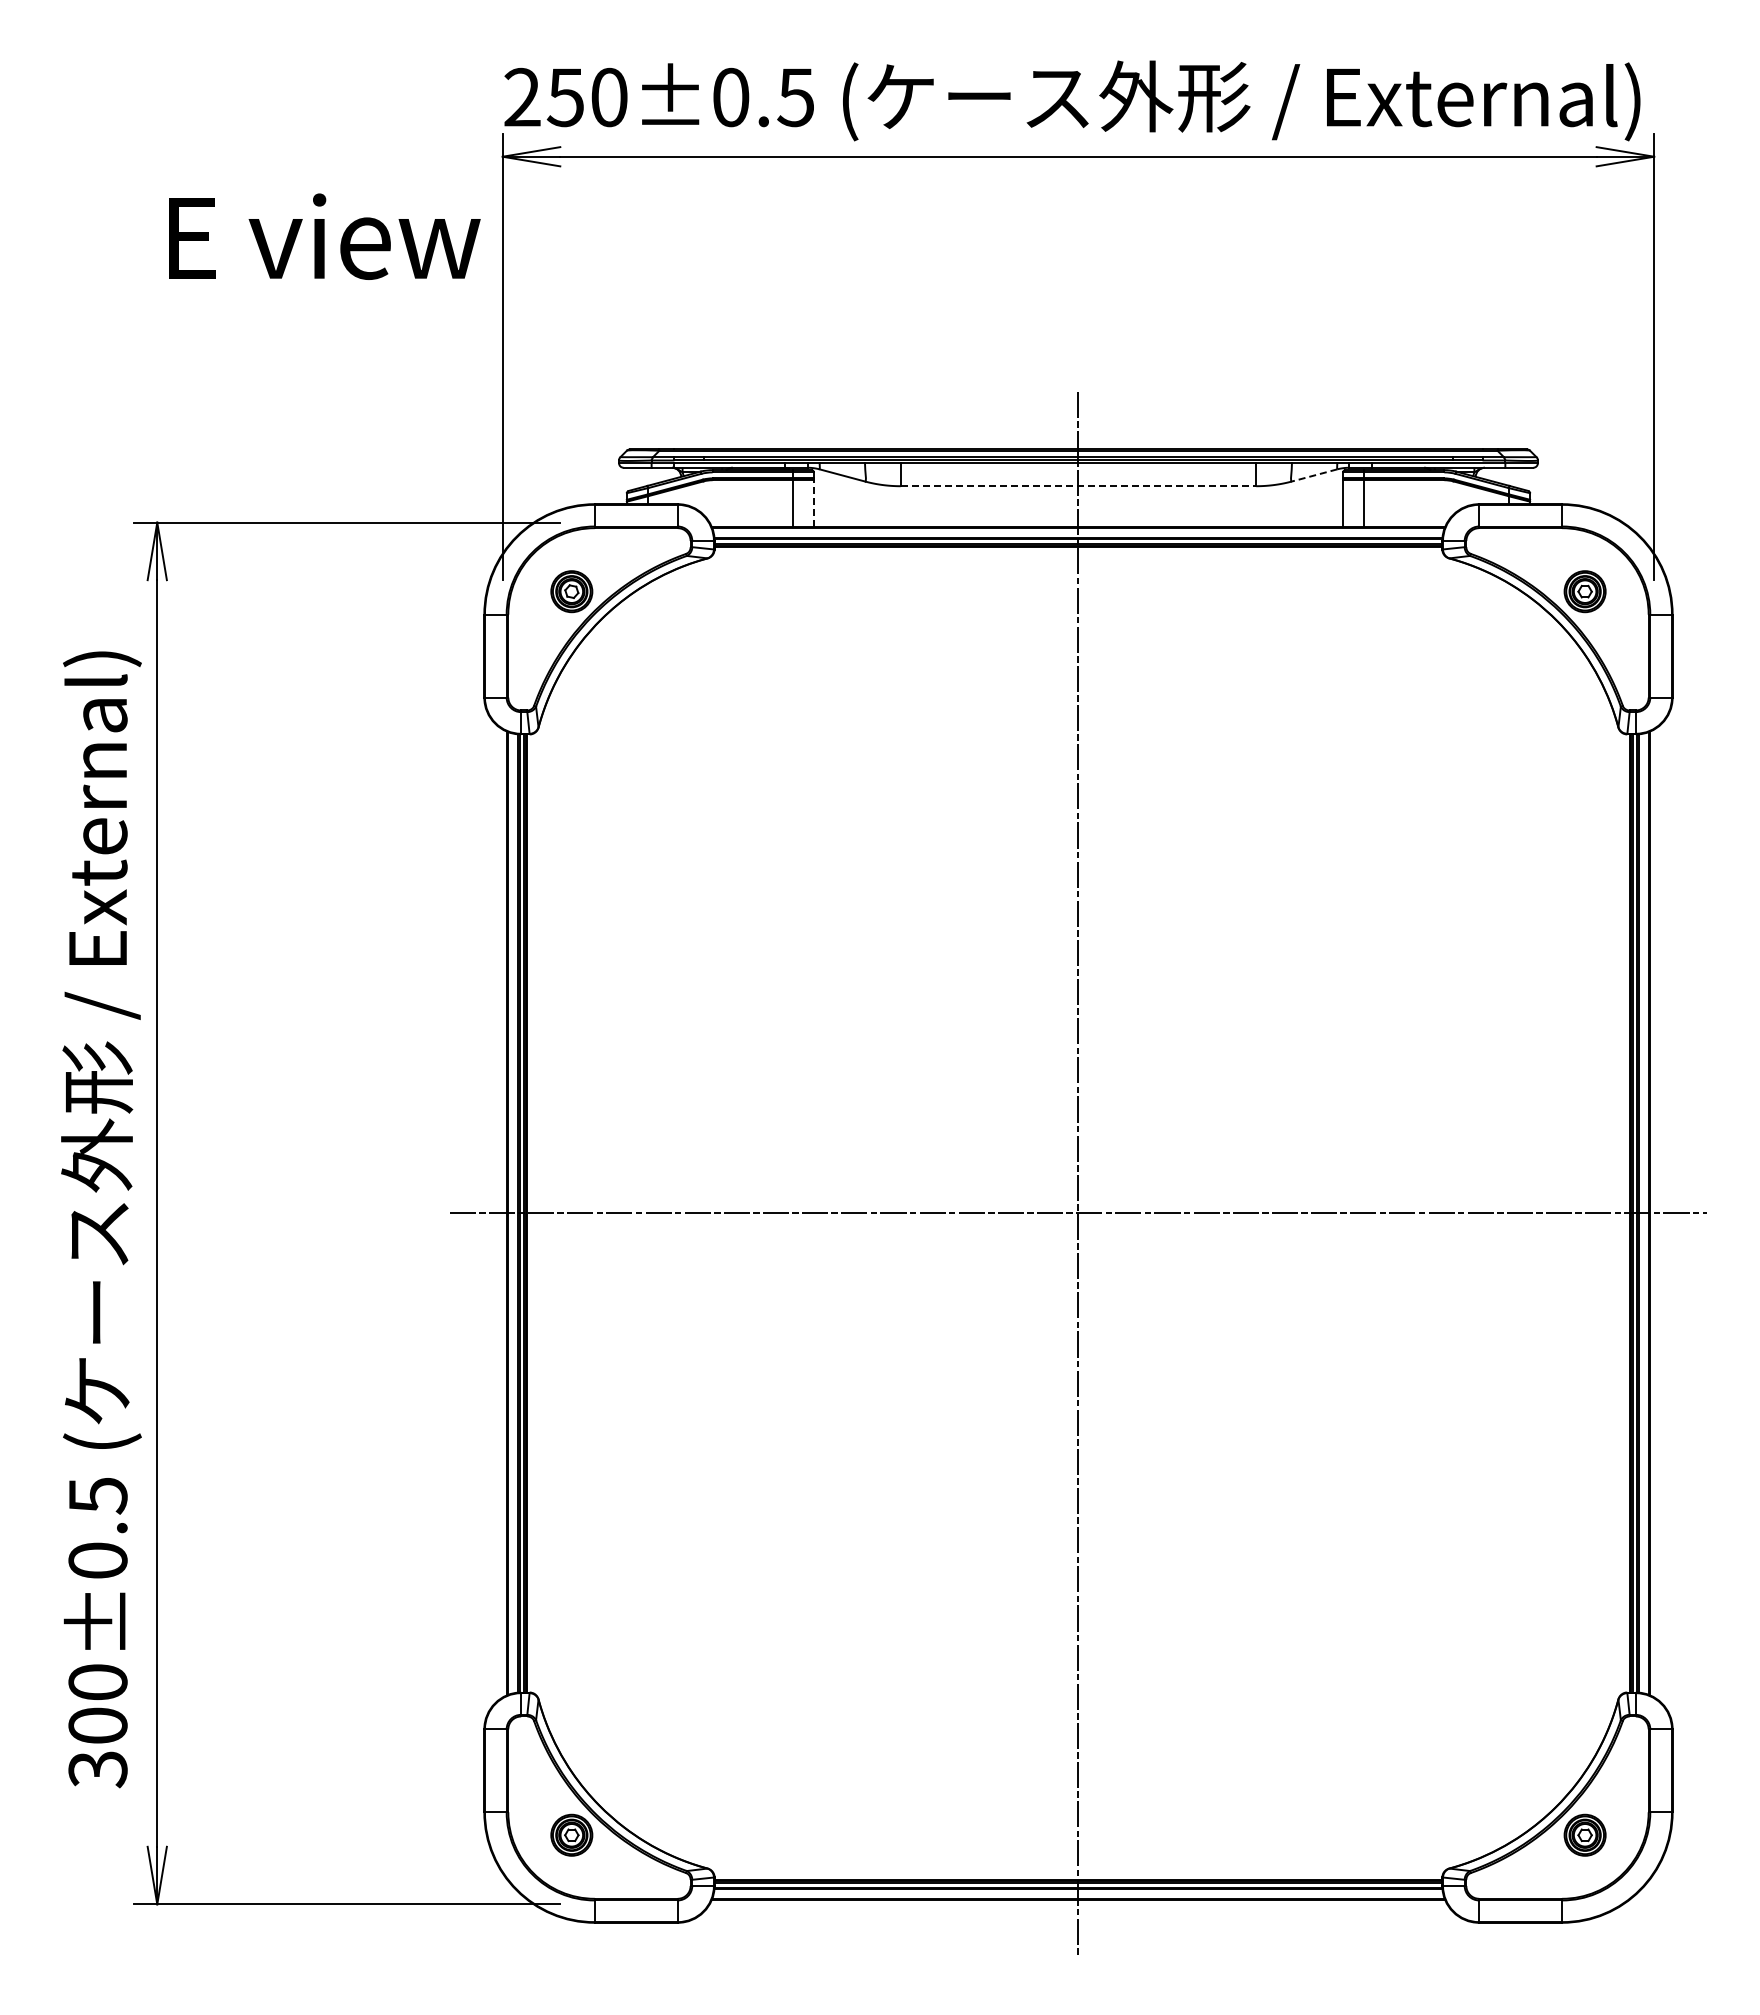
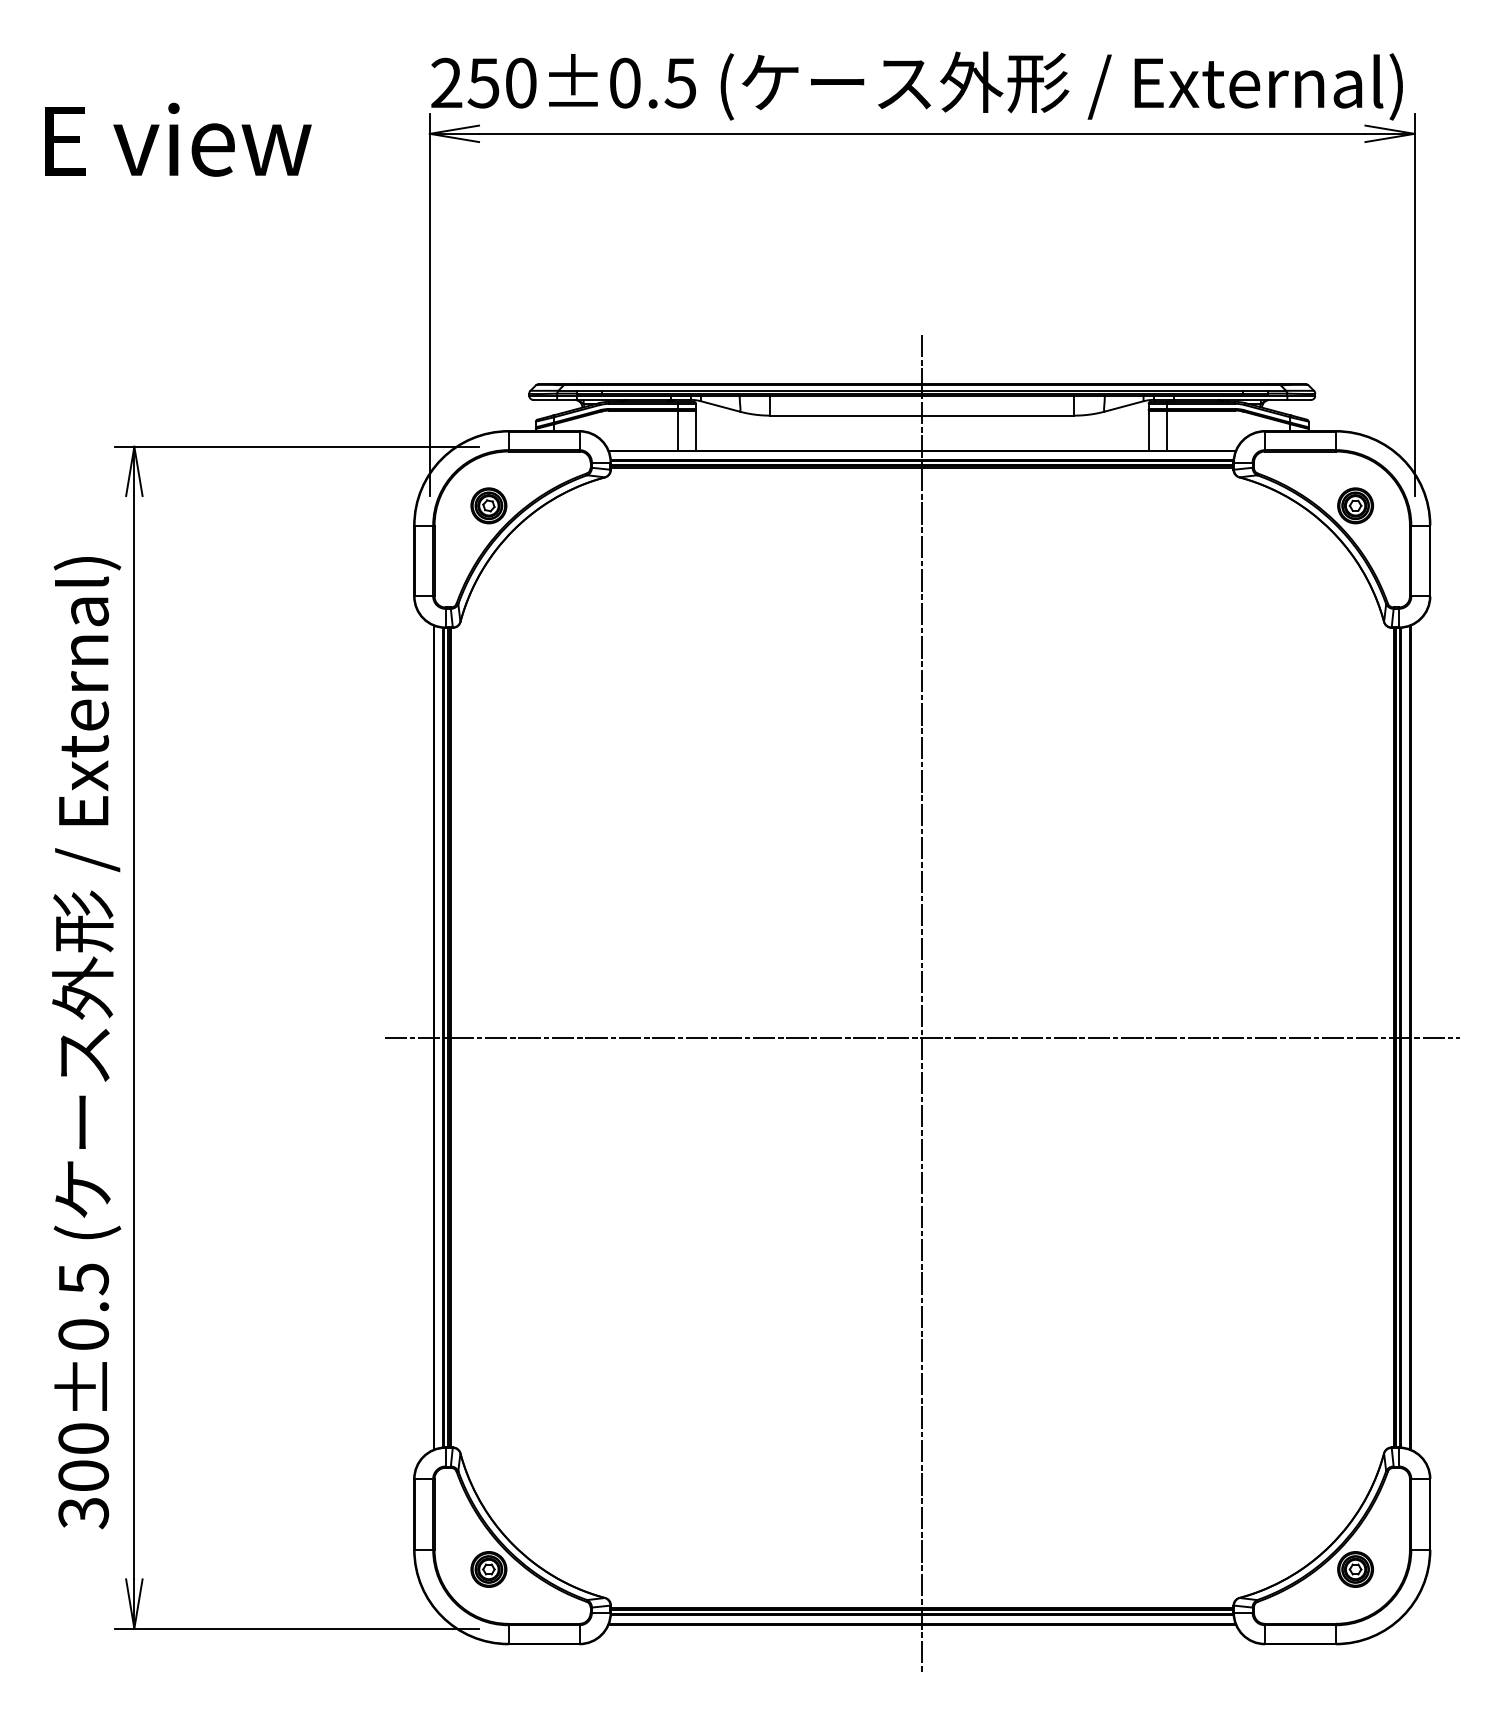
text: (324, 236) -> (178, 139), moved
line: (1314, 475) -> (1124, 406), dashed -> solid
line: (1078, 486) -> (922, 415), dashed -> solid
line: (813, 503) -> (695, 430), dashed -> solid

